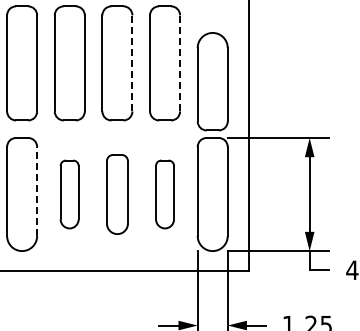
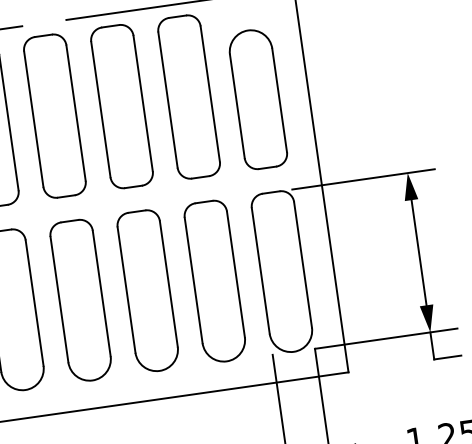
line: (132, 62) -> (143, 102), dashed -> solid
line: (180, 62) -> (210, 92), dashed -> solid
part: (212, 81) -> (257, 98), moved
line: (37, 191) -> (35, 303), dashed -> solid
part: (69, 194) -> (80, 300), size x1.67
part: (117, 194) -> (148, 291), size x1.43
part: (164, 194) -> (214, 281), size x1.67

